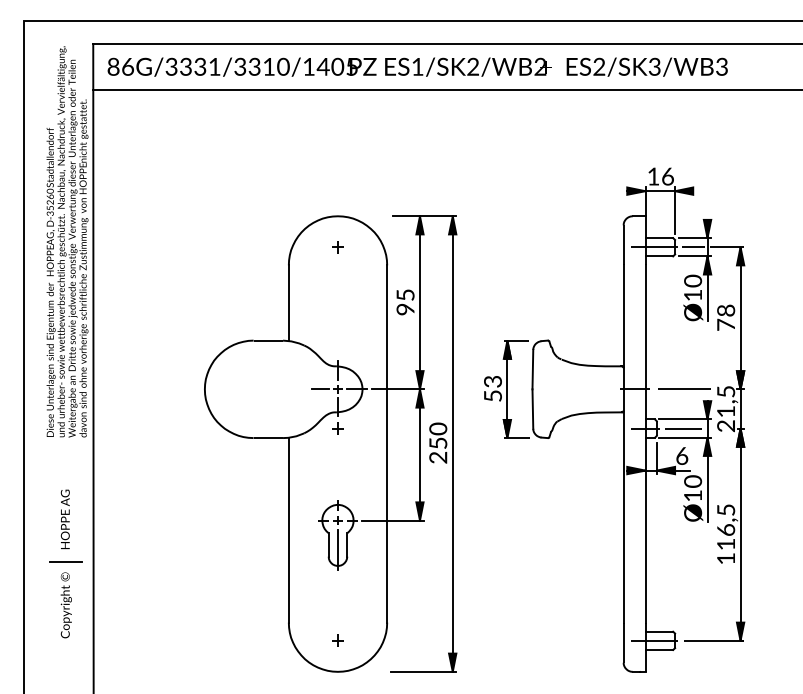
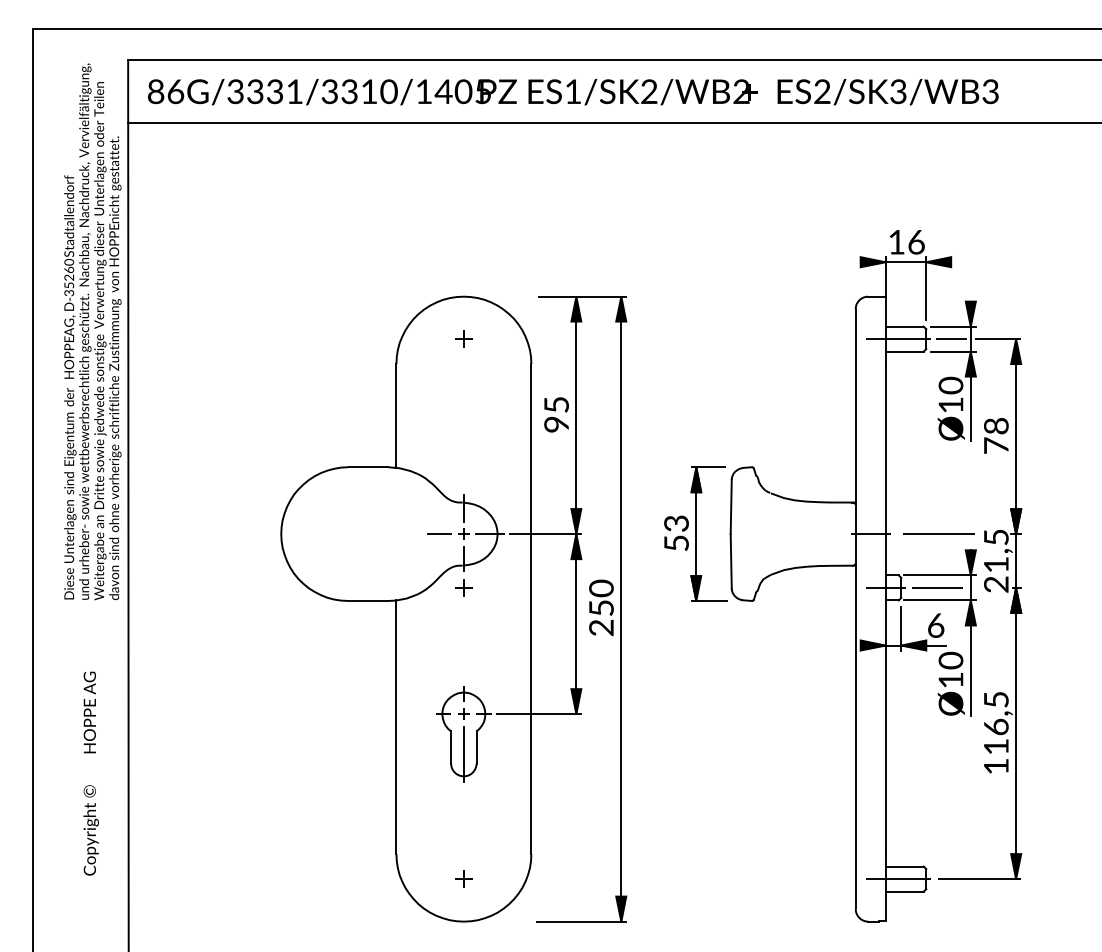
line: (65, 562) -> (90, 771), removed

